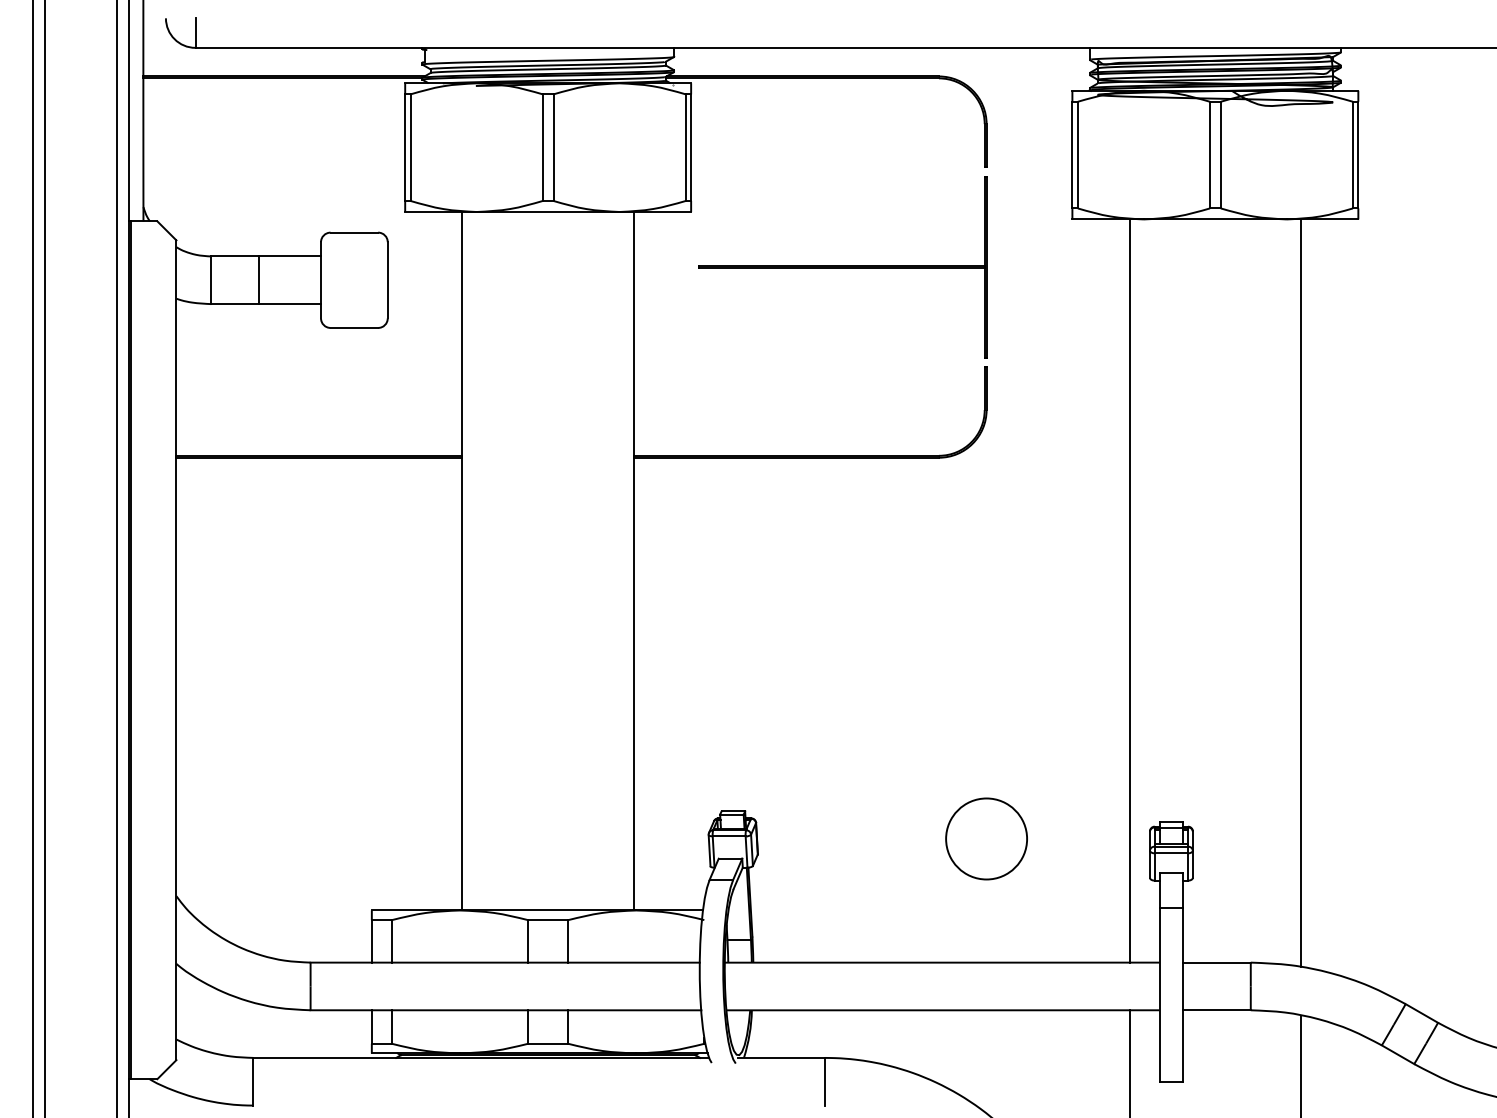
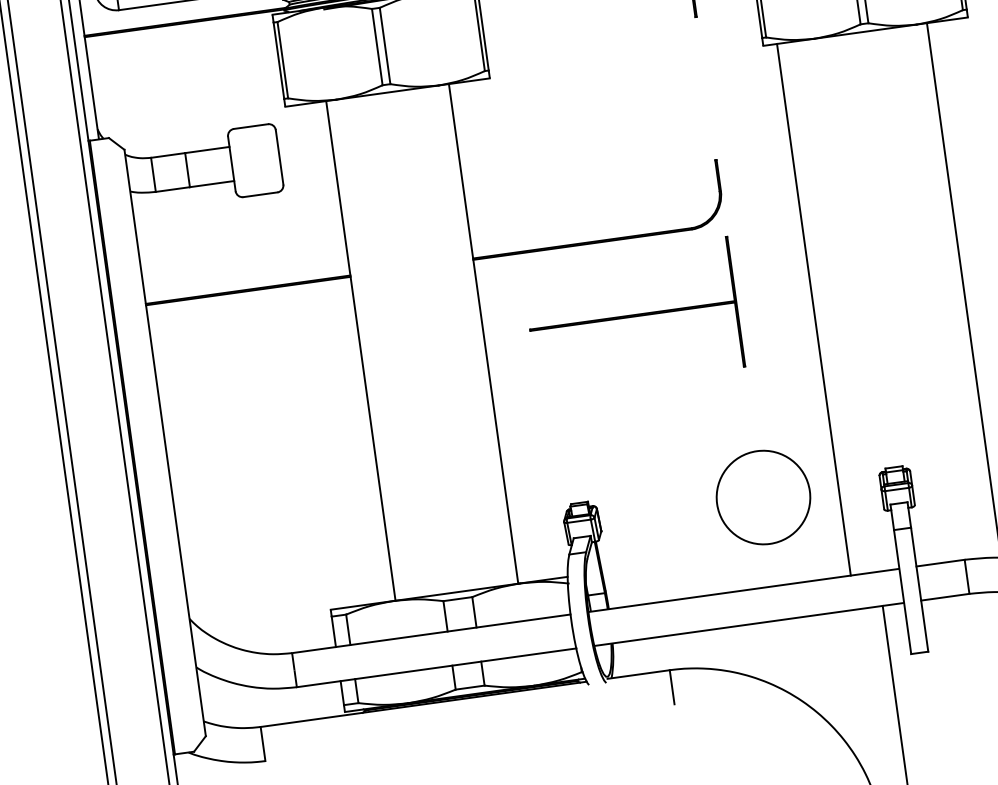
part: (842, 267) -> (633, 316), moved
line: (1129, 590) -> (813, 309), moved
circle: (986, 838) -> (763, 497), size x1.6

